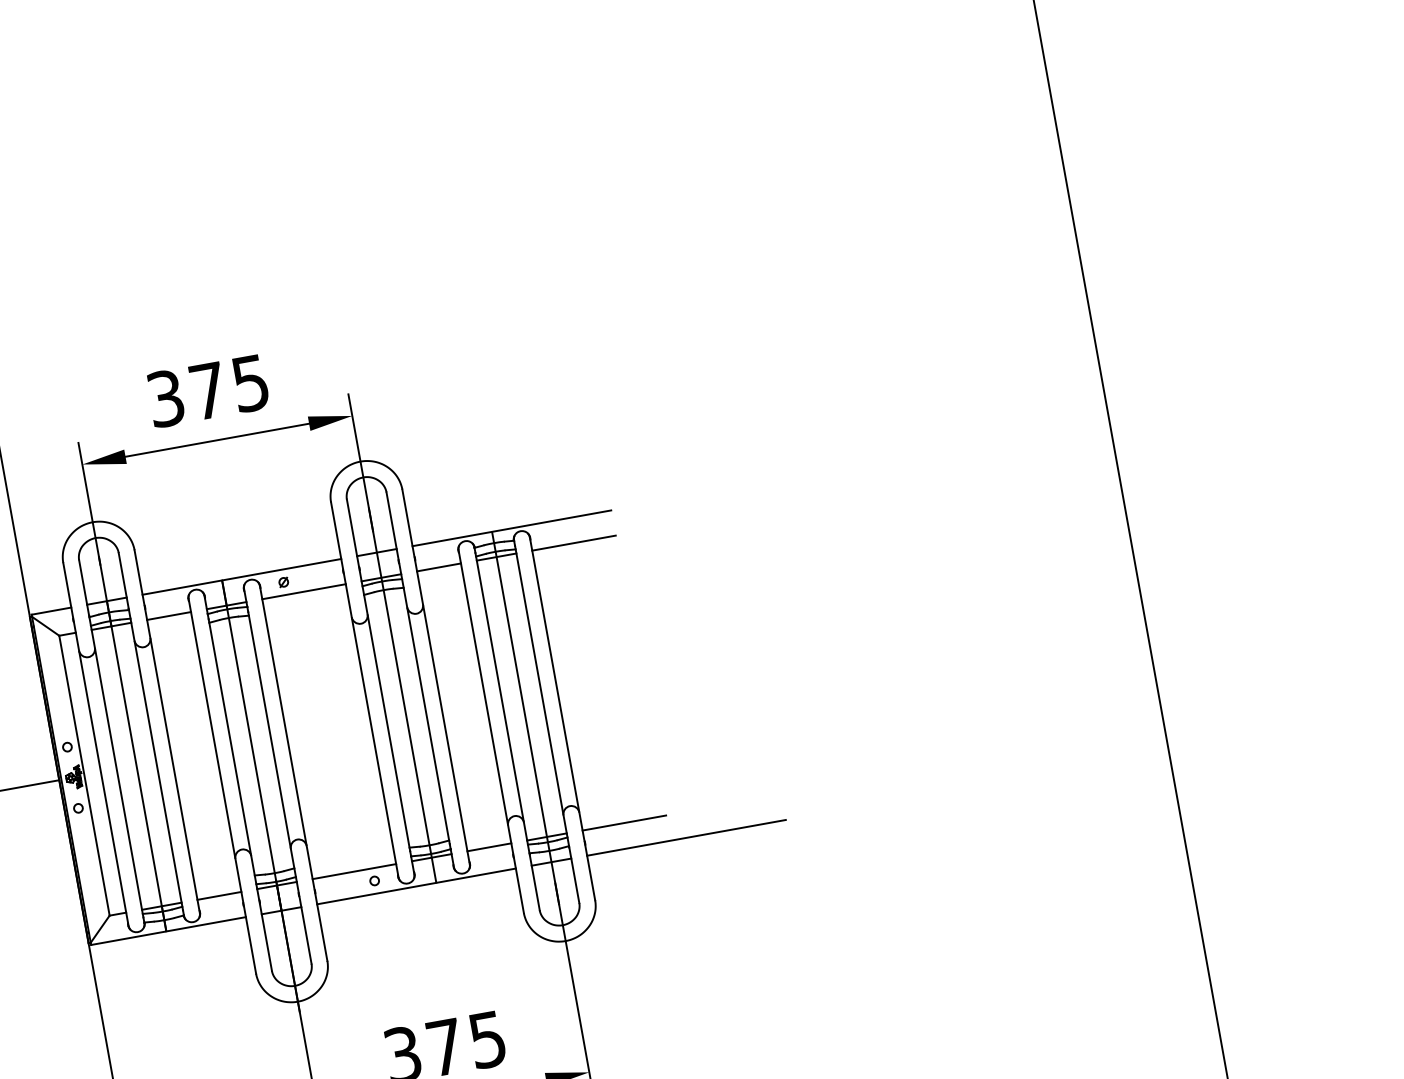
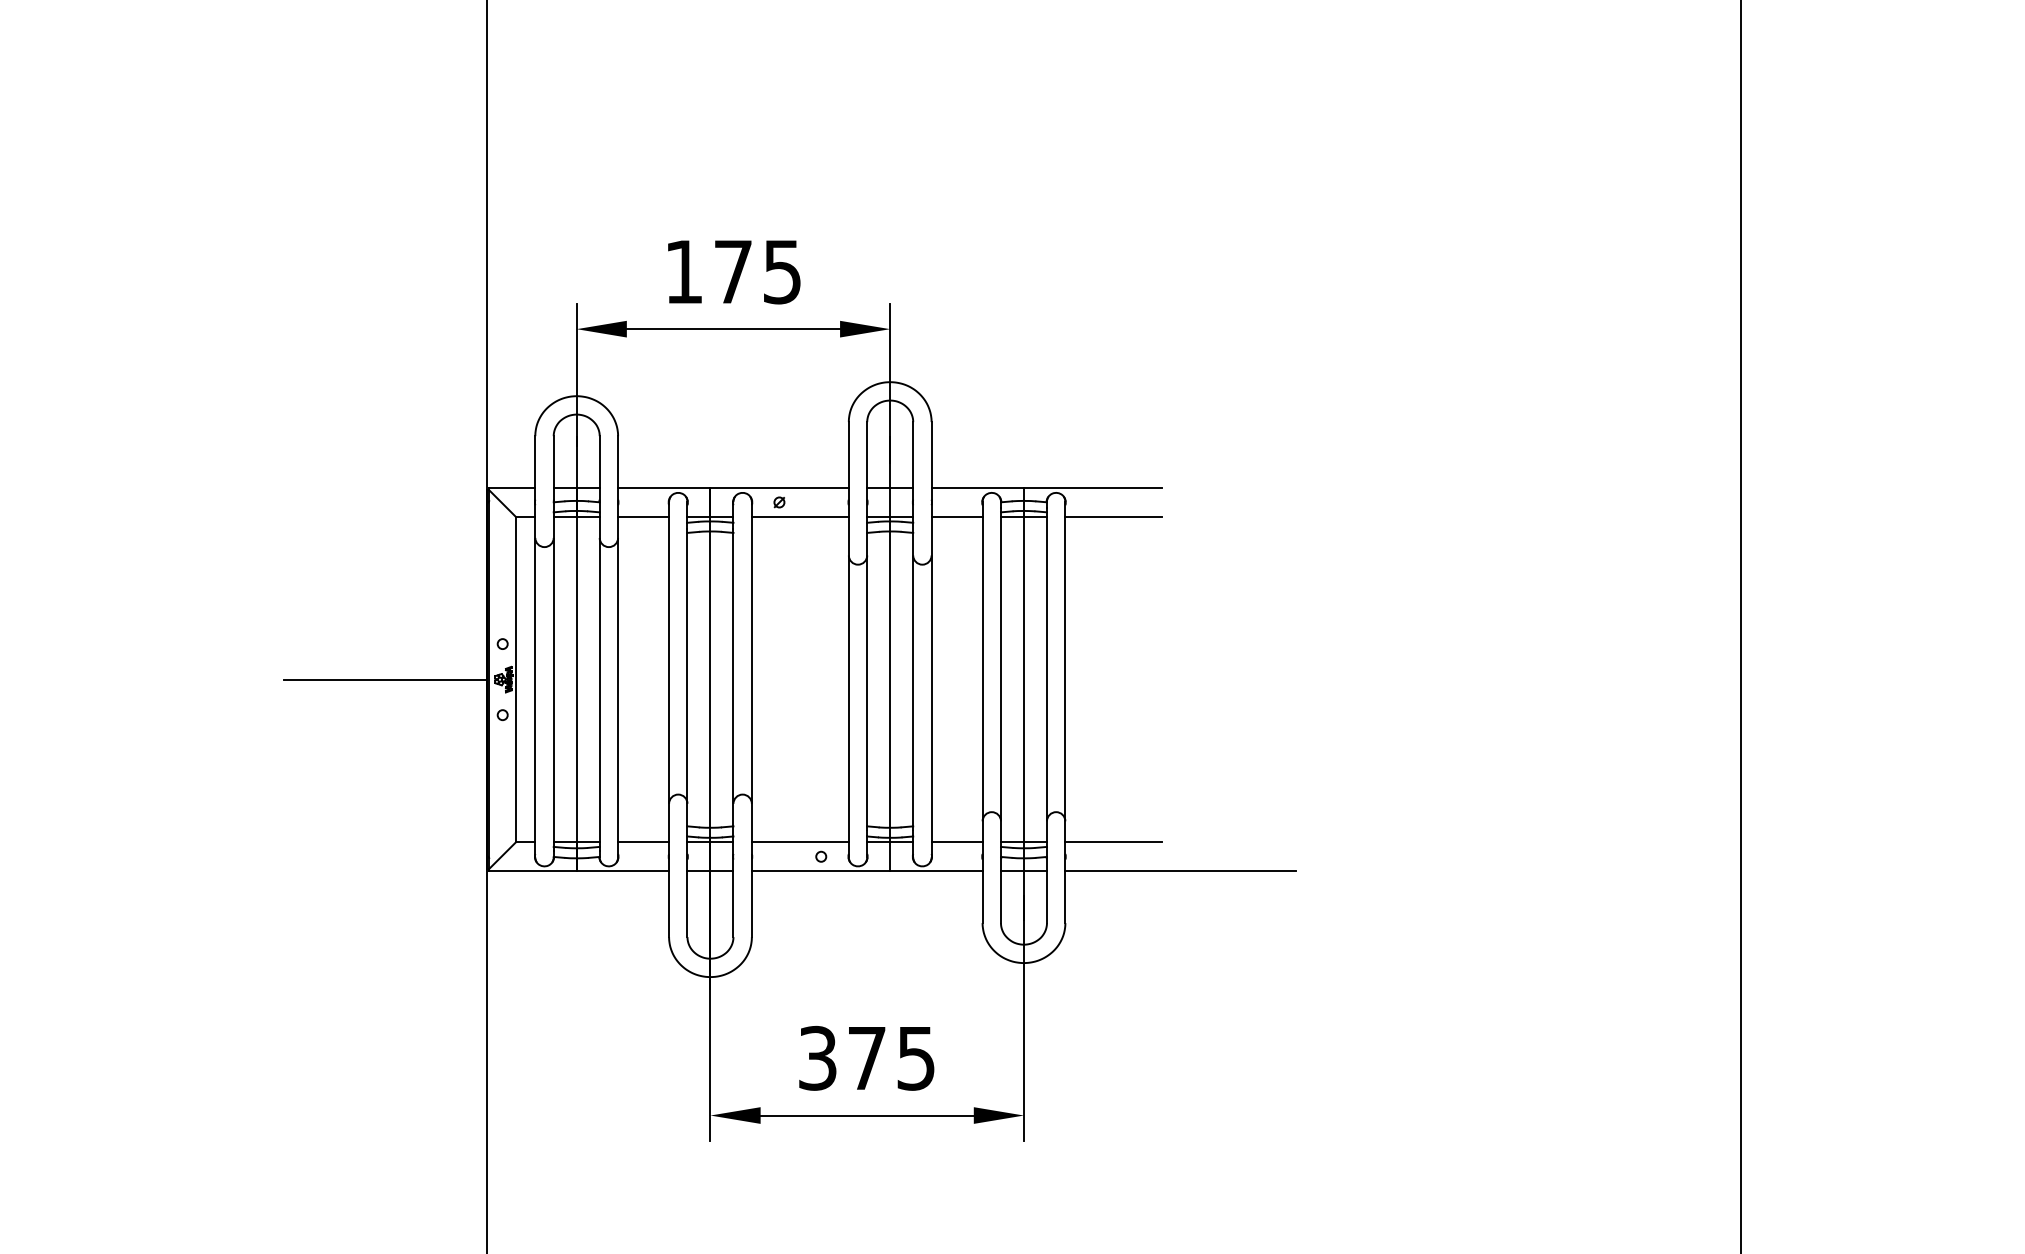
text: (165, 398) -> (683, 271), 375 -> 175

